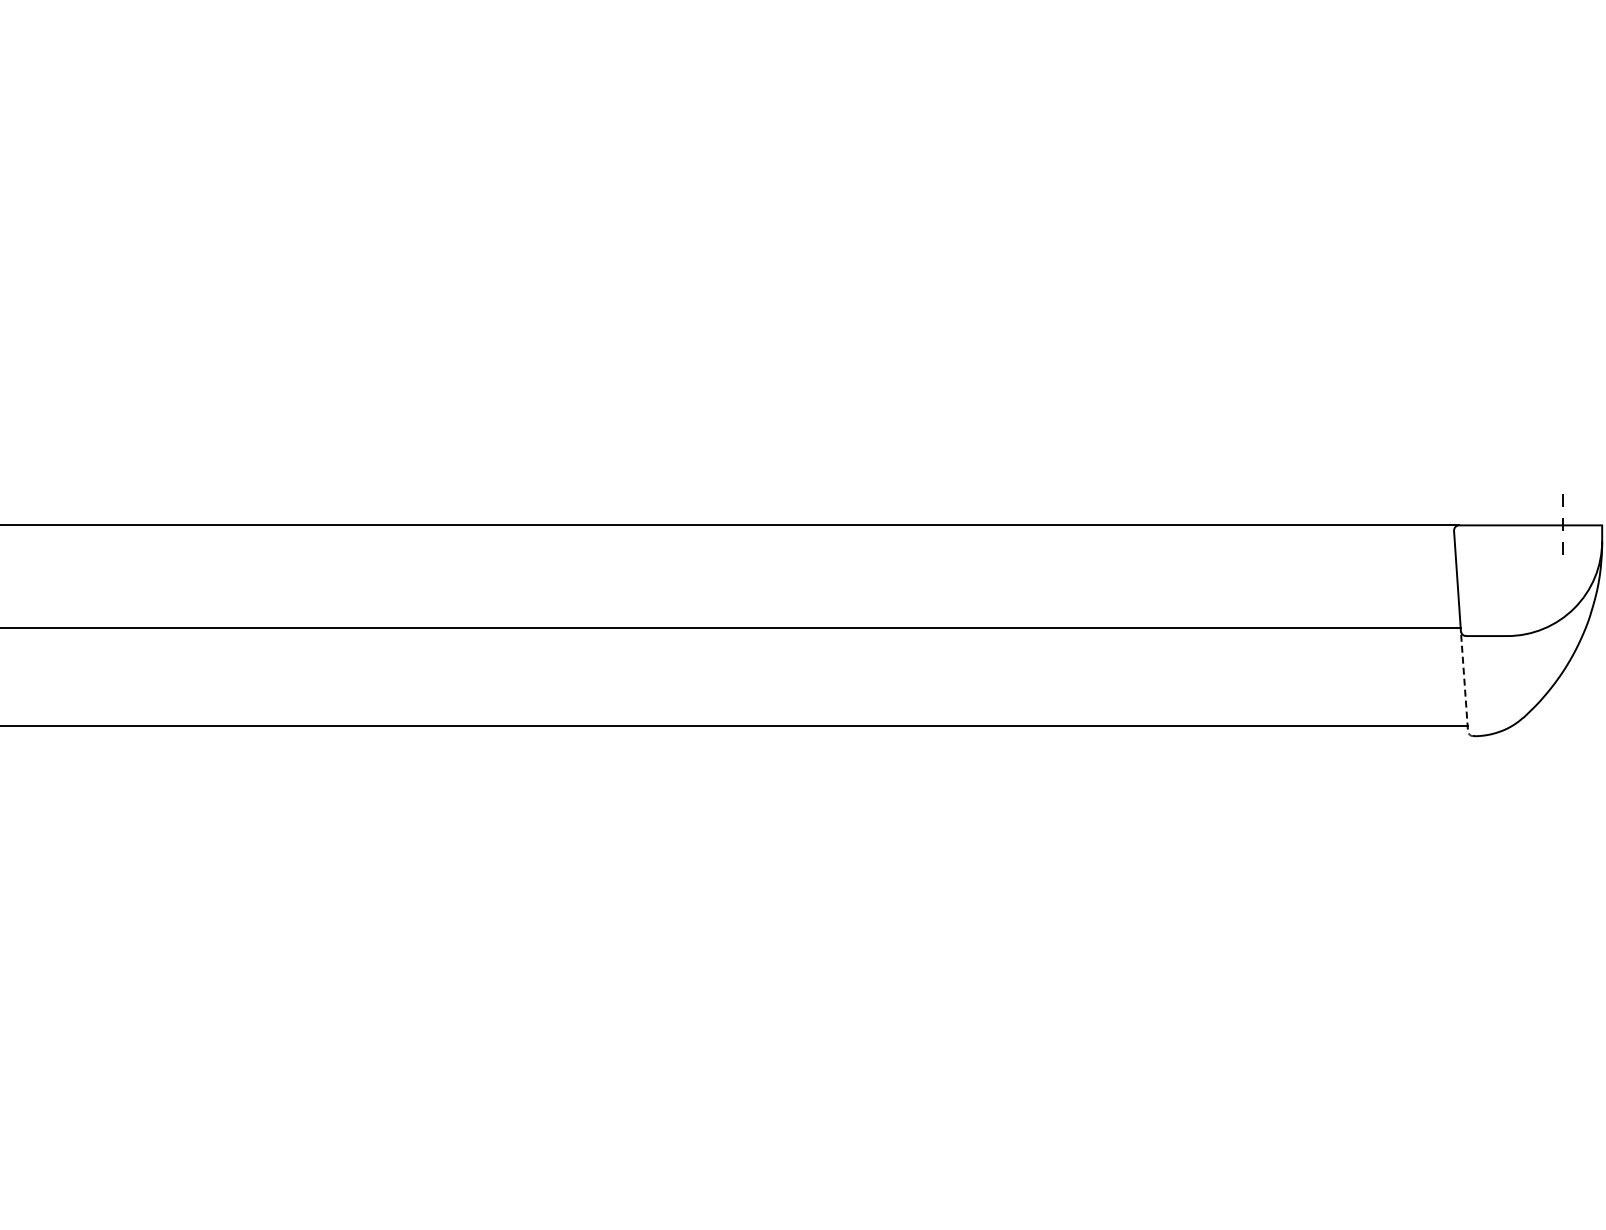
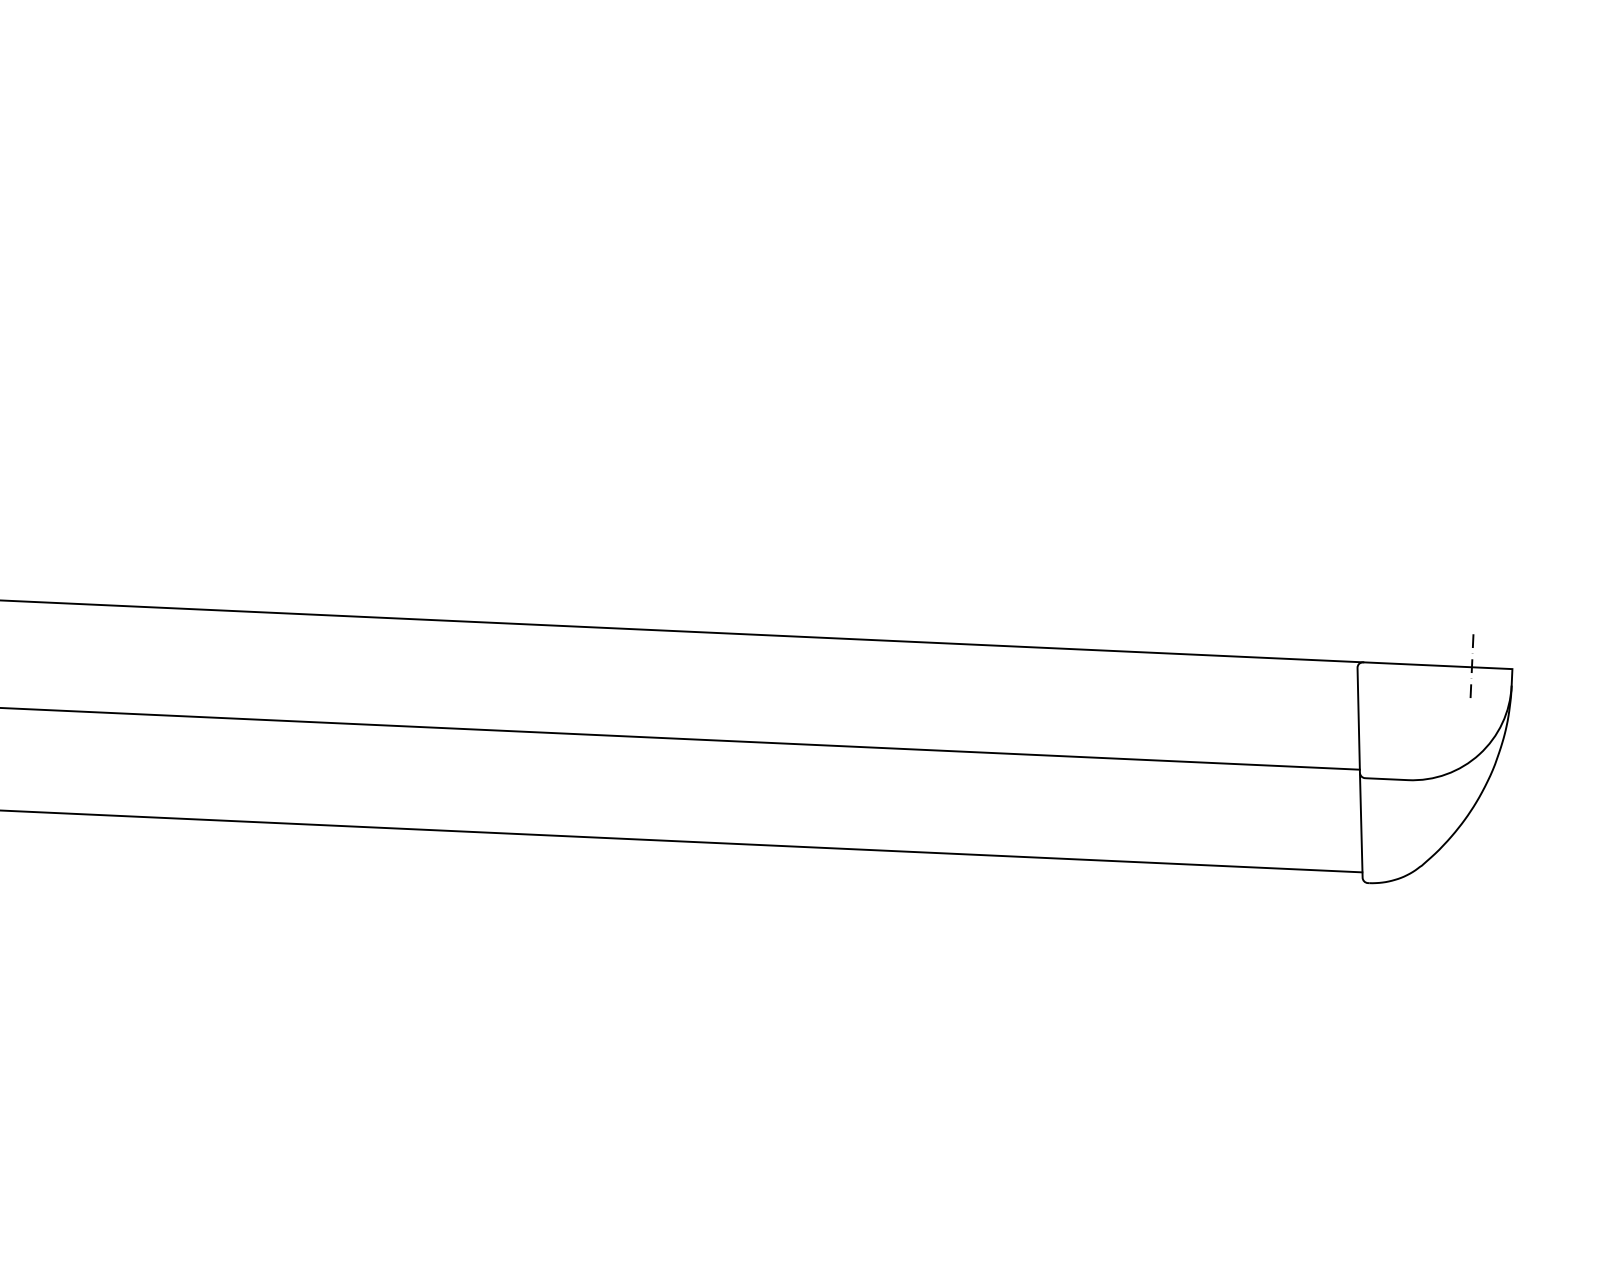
line: (1465, 689) -> (1361, 833), dashed -> solid

